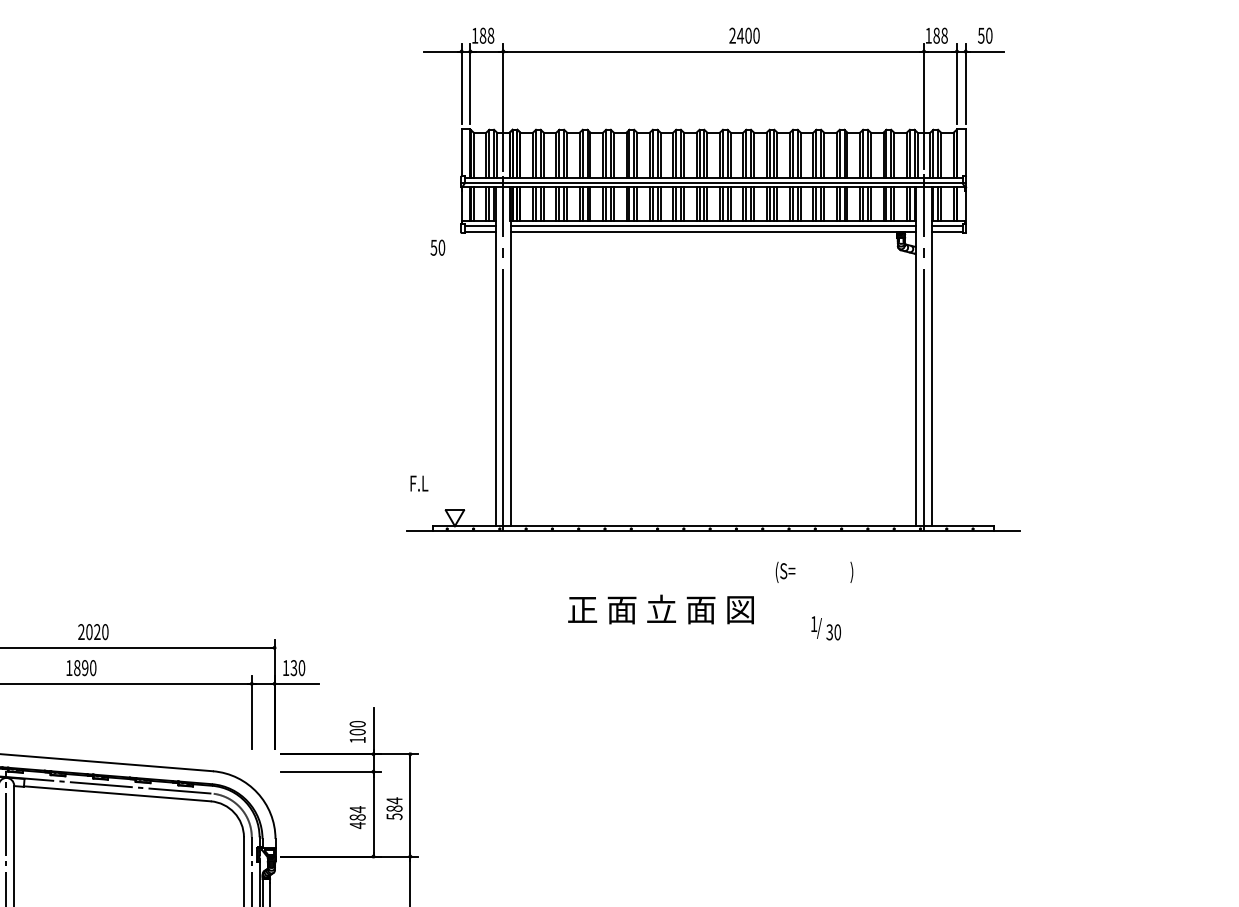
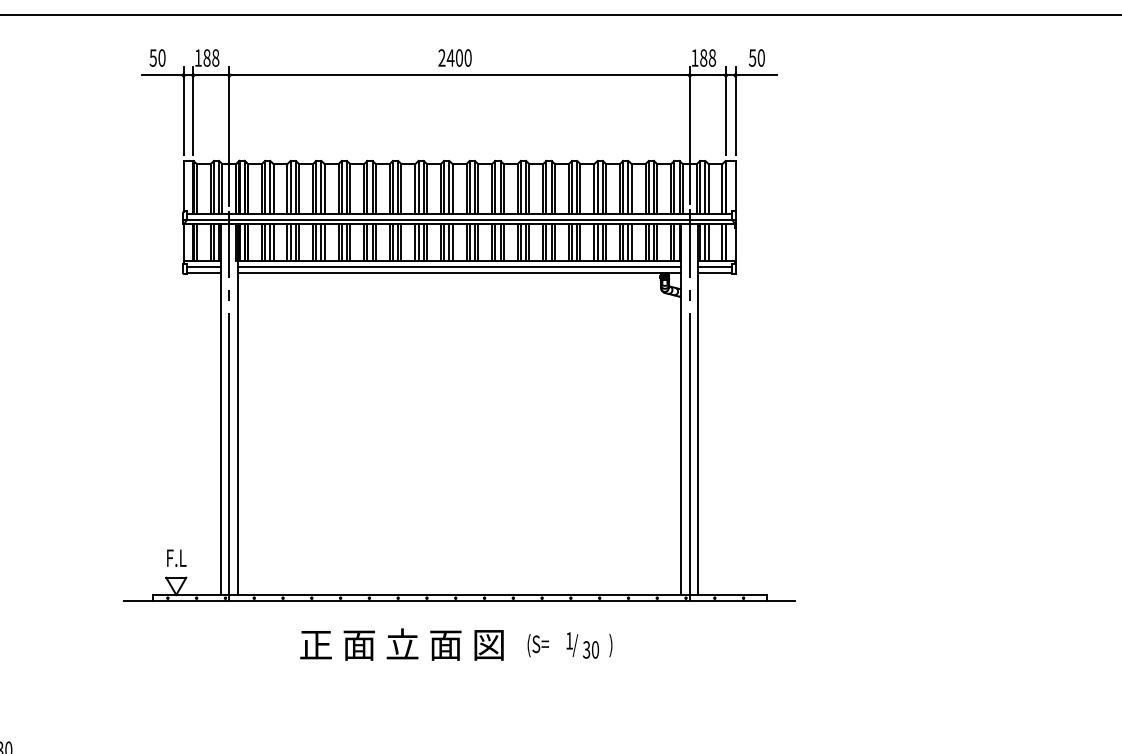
text: (744, 35) -> (455, 57), moved
text: (437, 247) -> (157, 57), moved
text: (419, 483) -> (176, 558), moved
text: (660, 609) -> (401, 644), moved
text: (825, 628) -> (582, 645), moved

